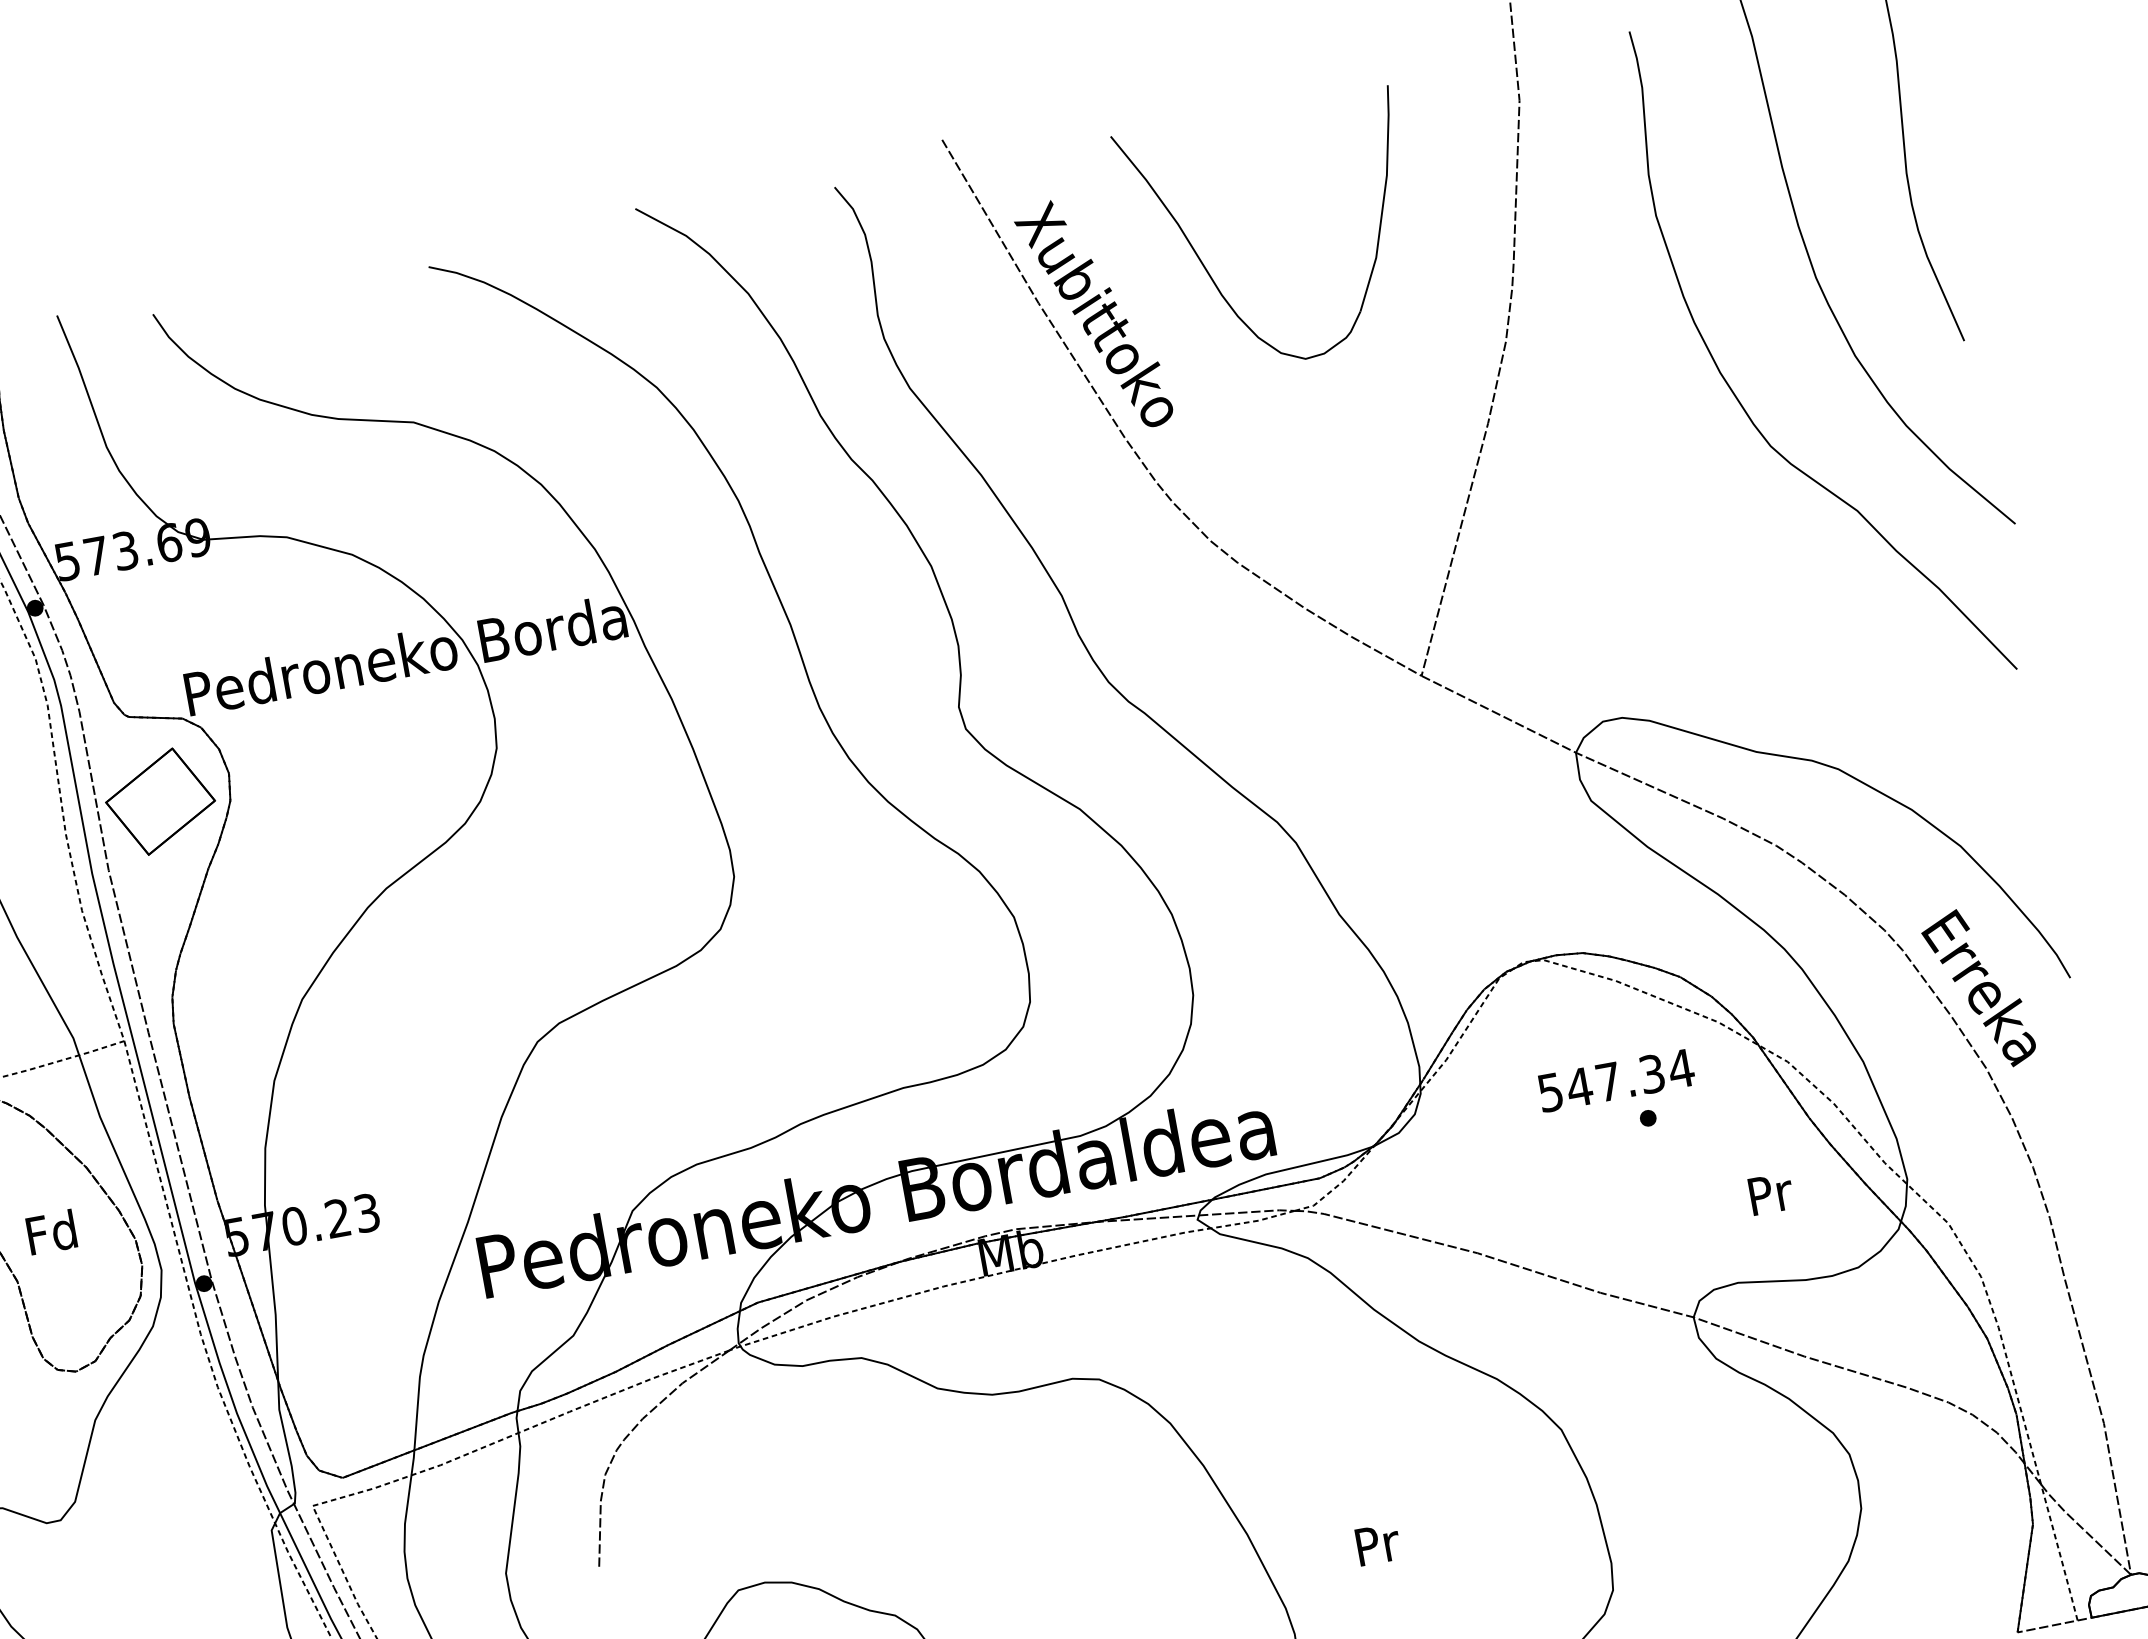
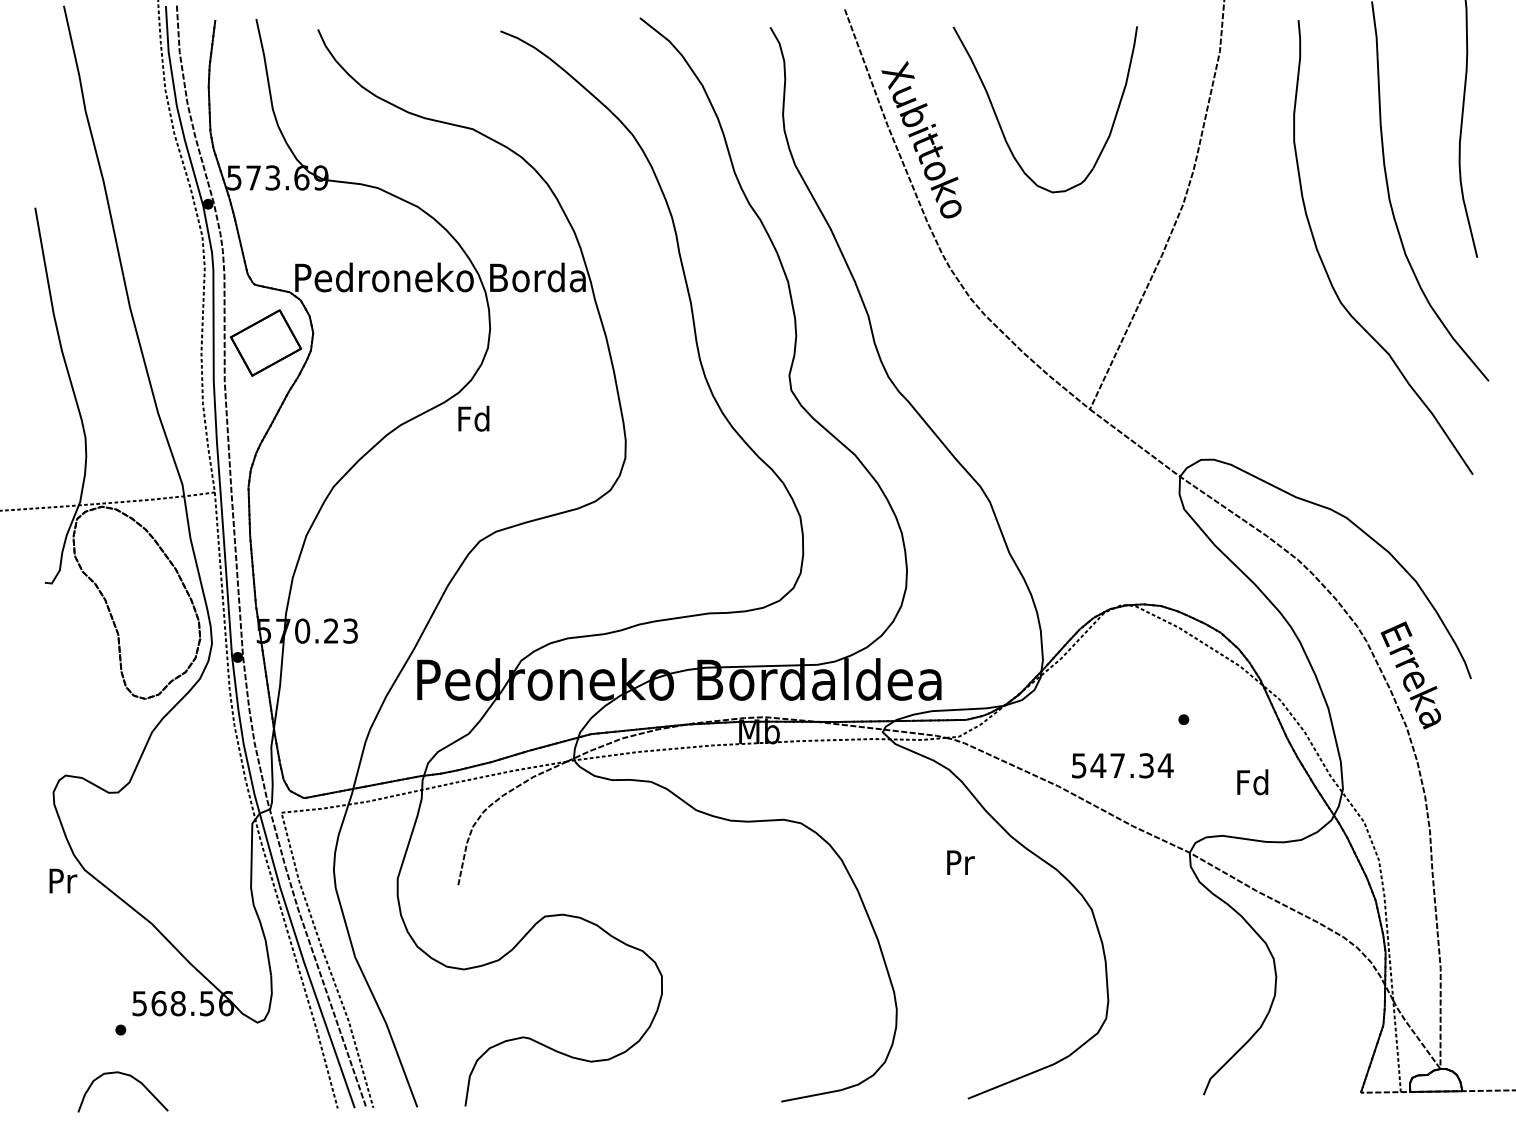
text: (1615, 1080) -> (1122, 765), moved
text: (1769, 1194) -> (1252, 782), Pr -> Fd
text: (50, 1232) -> (473, 418), moved
text: (1377, 1544) -> (960, 862), moved

